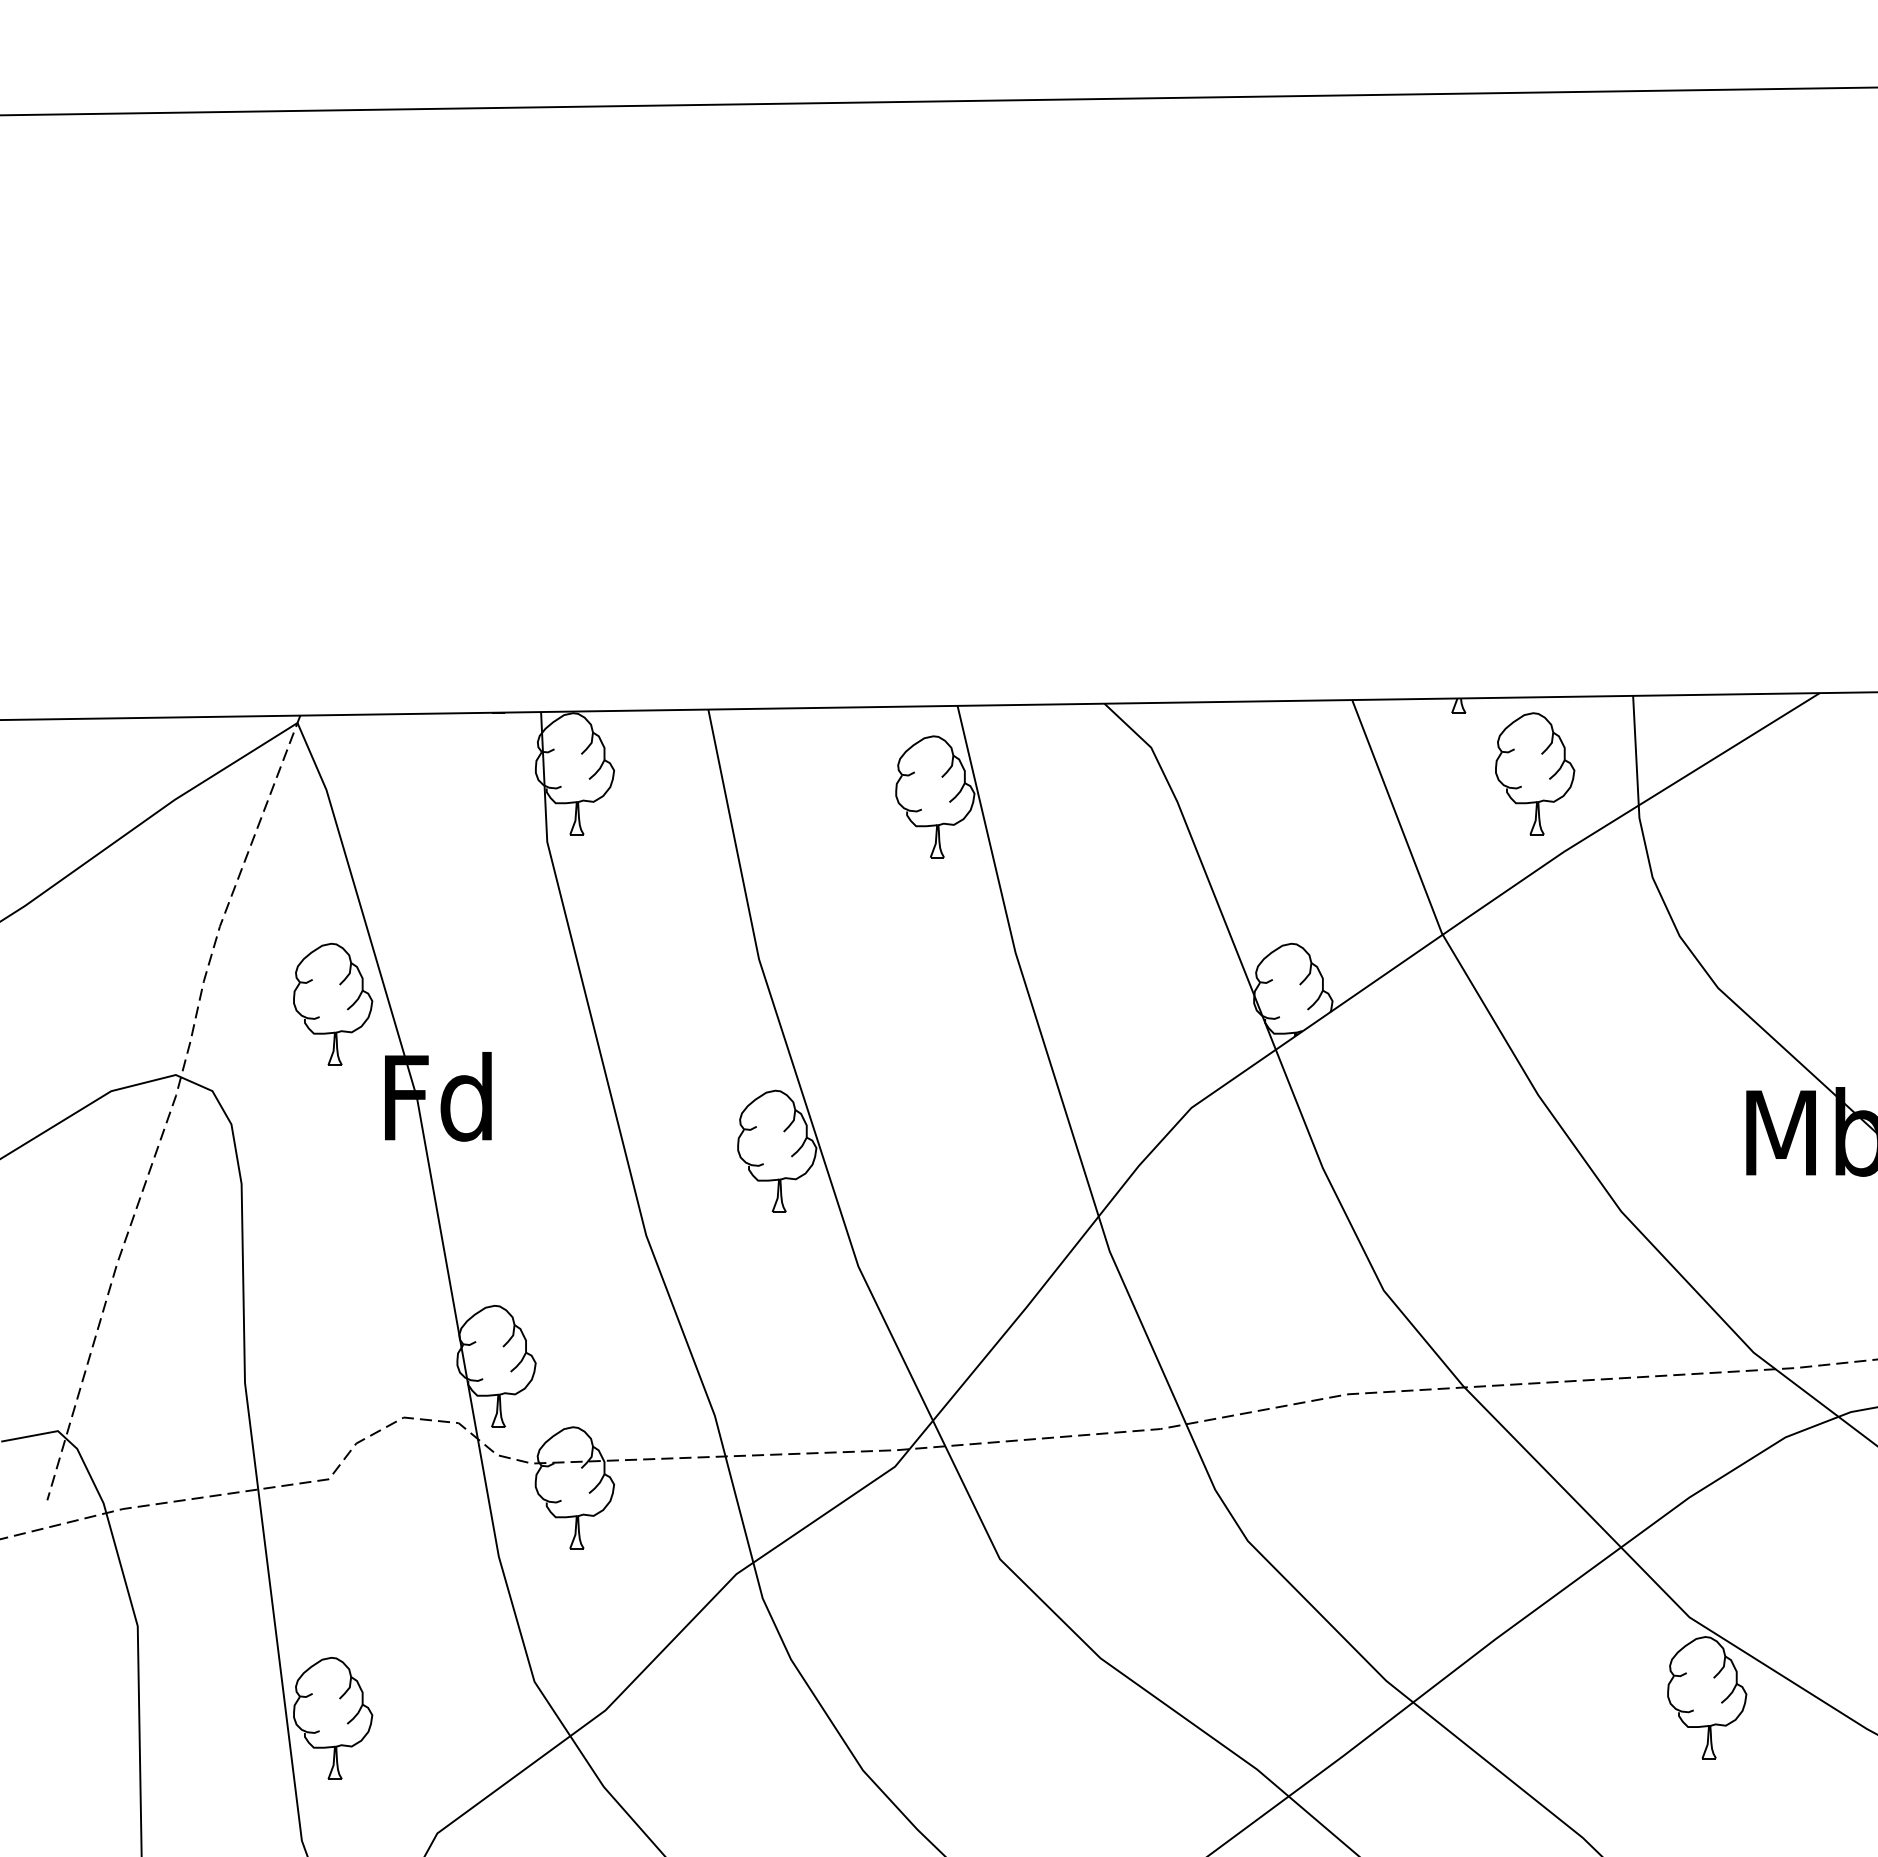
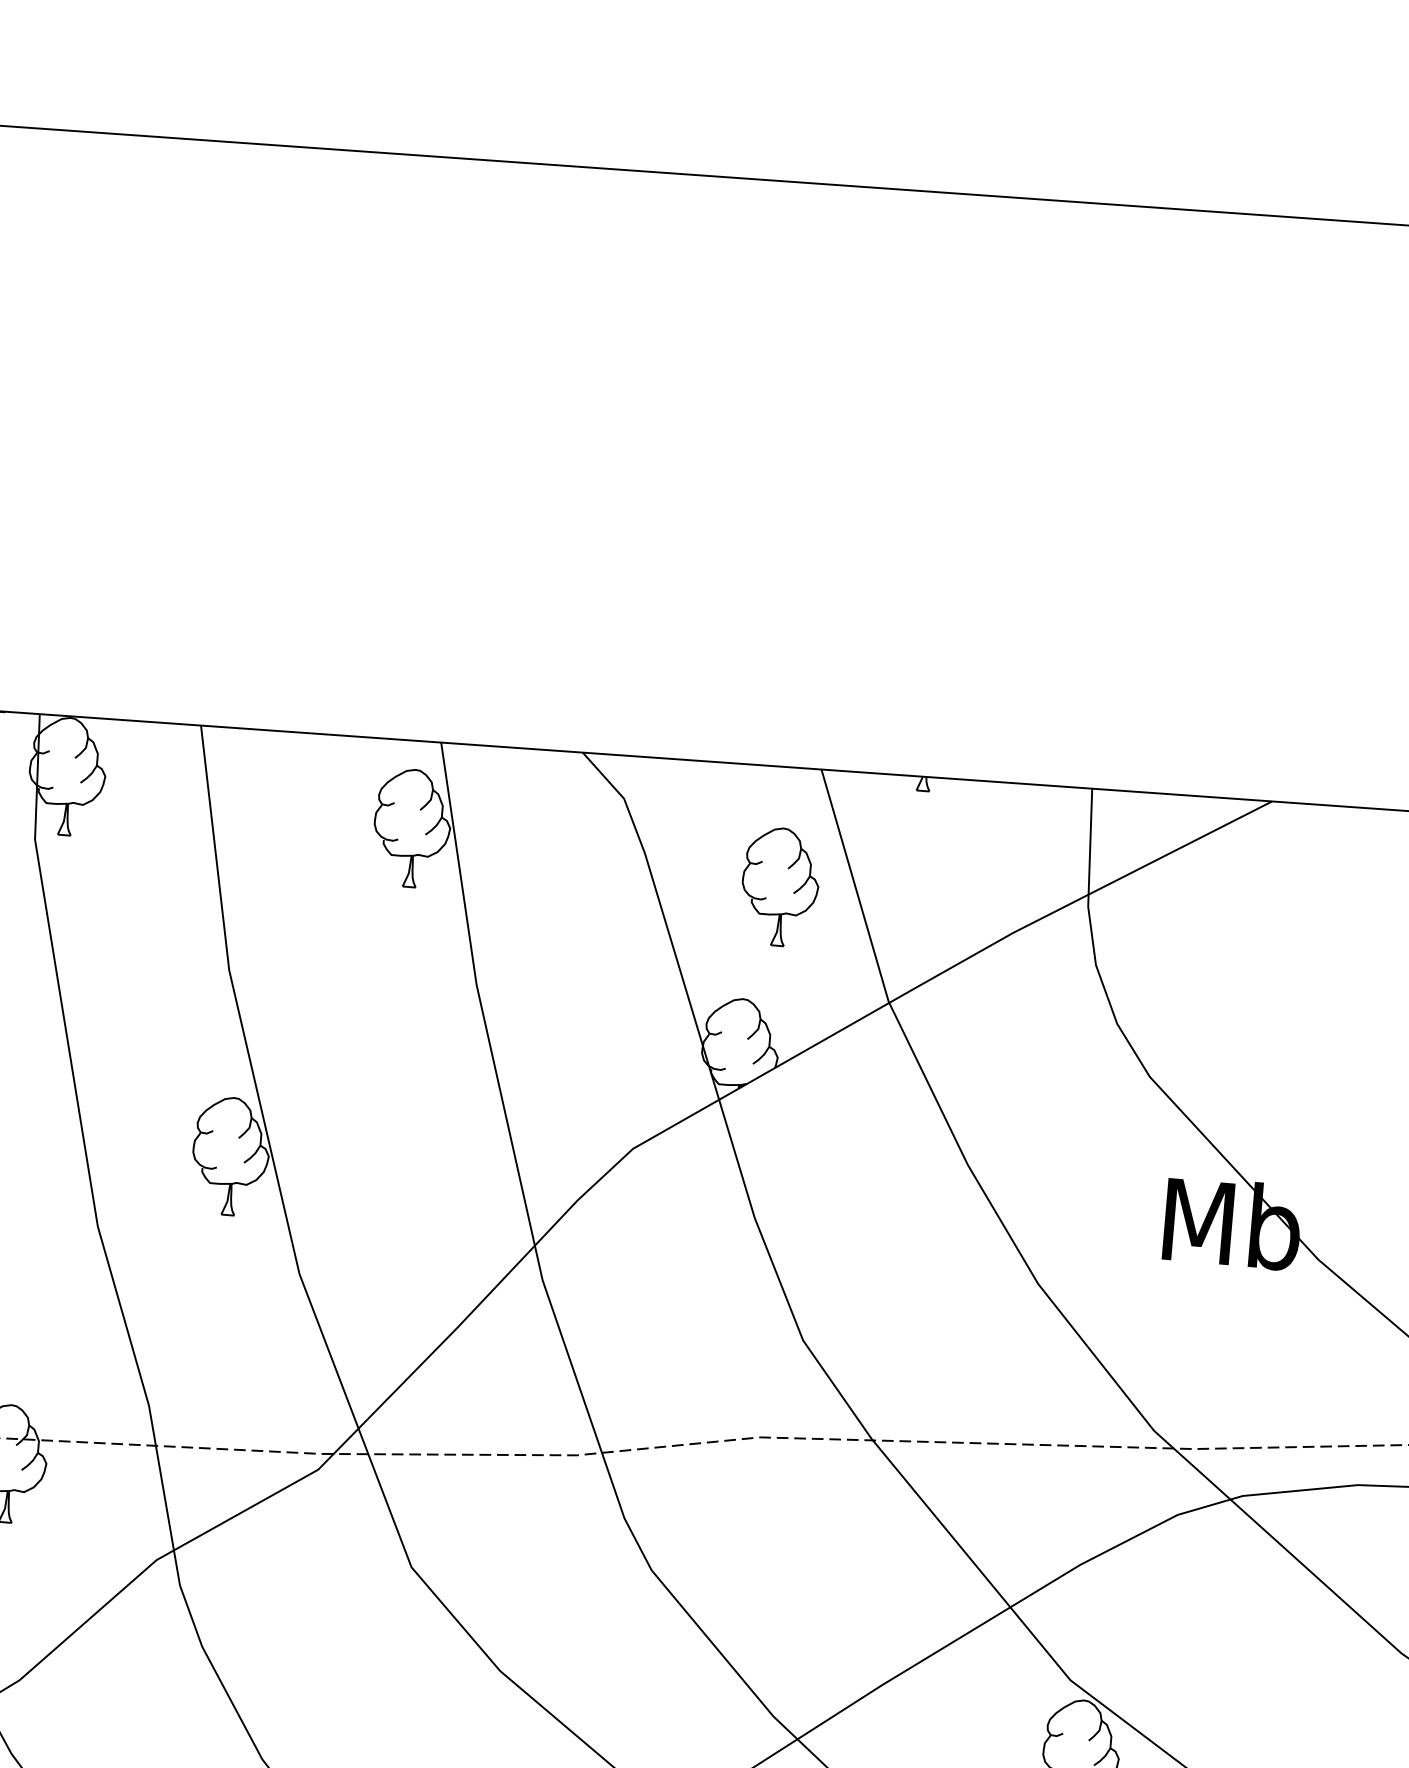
part: (1535, 773) -> (780, 886), moved

